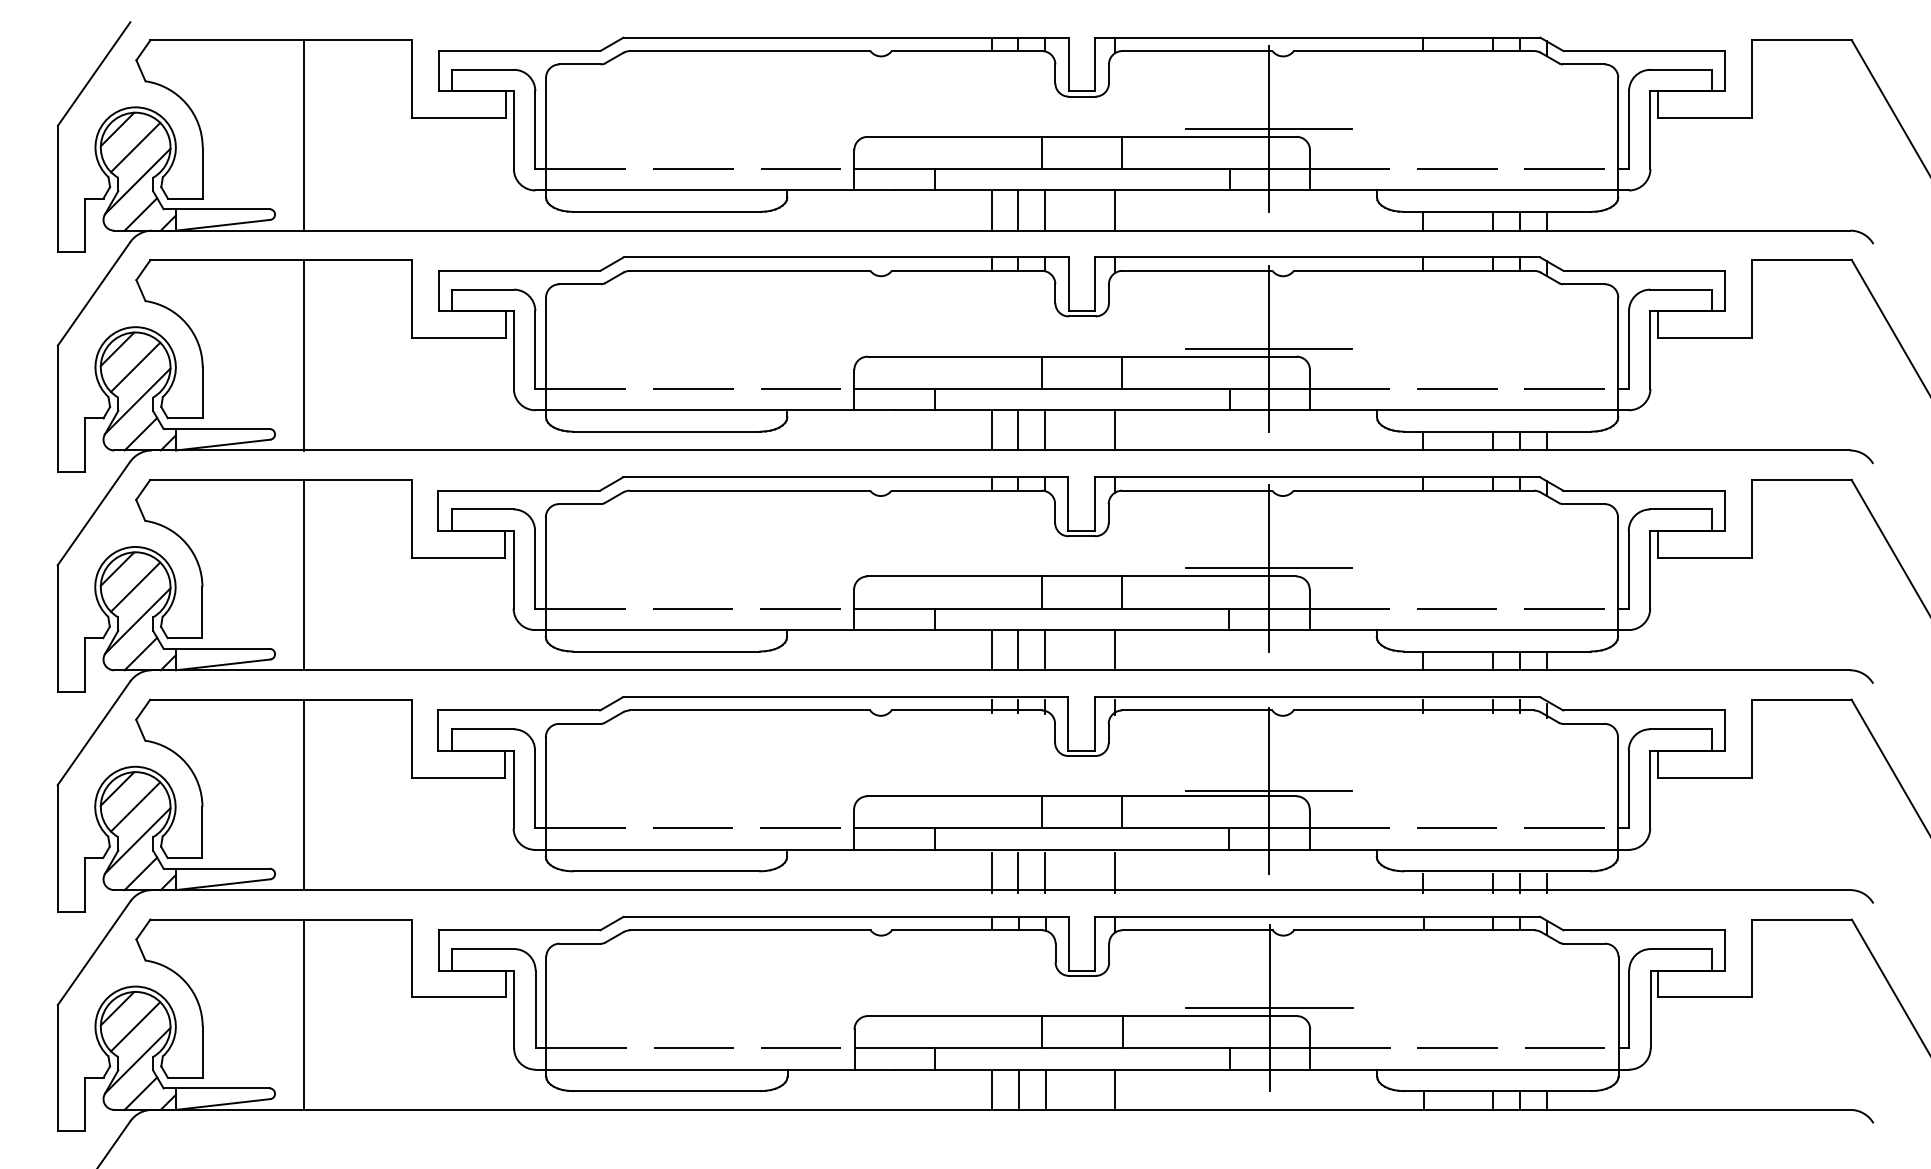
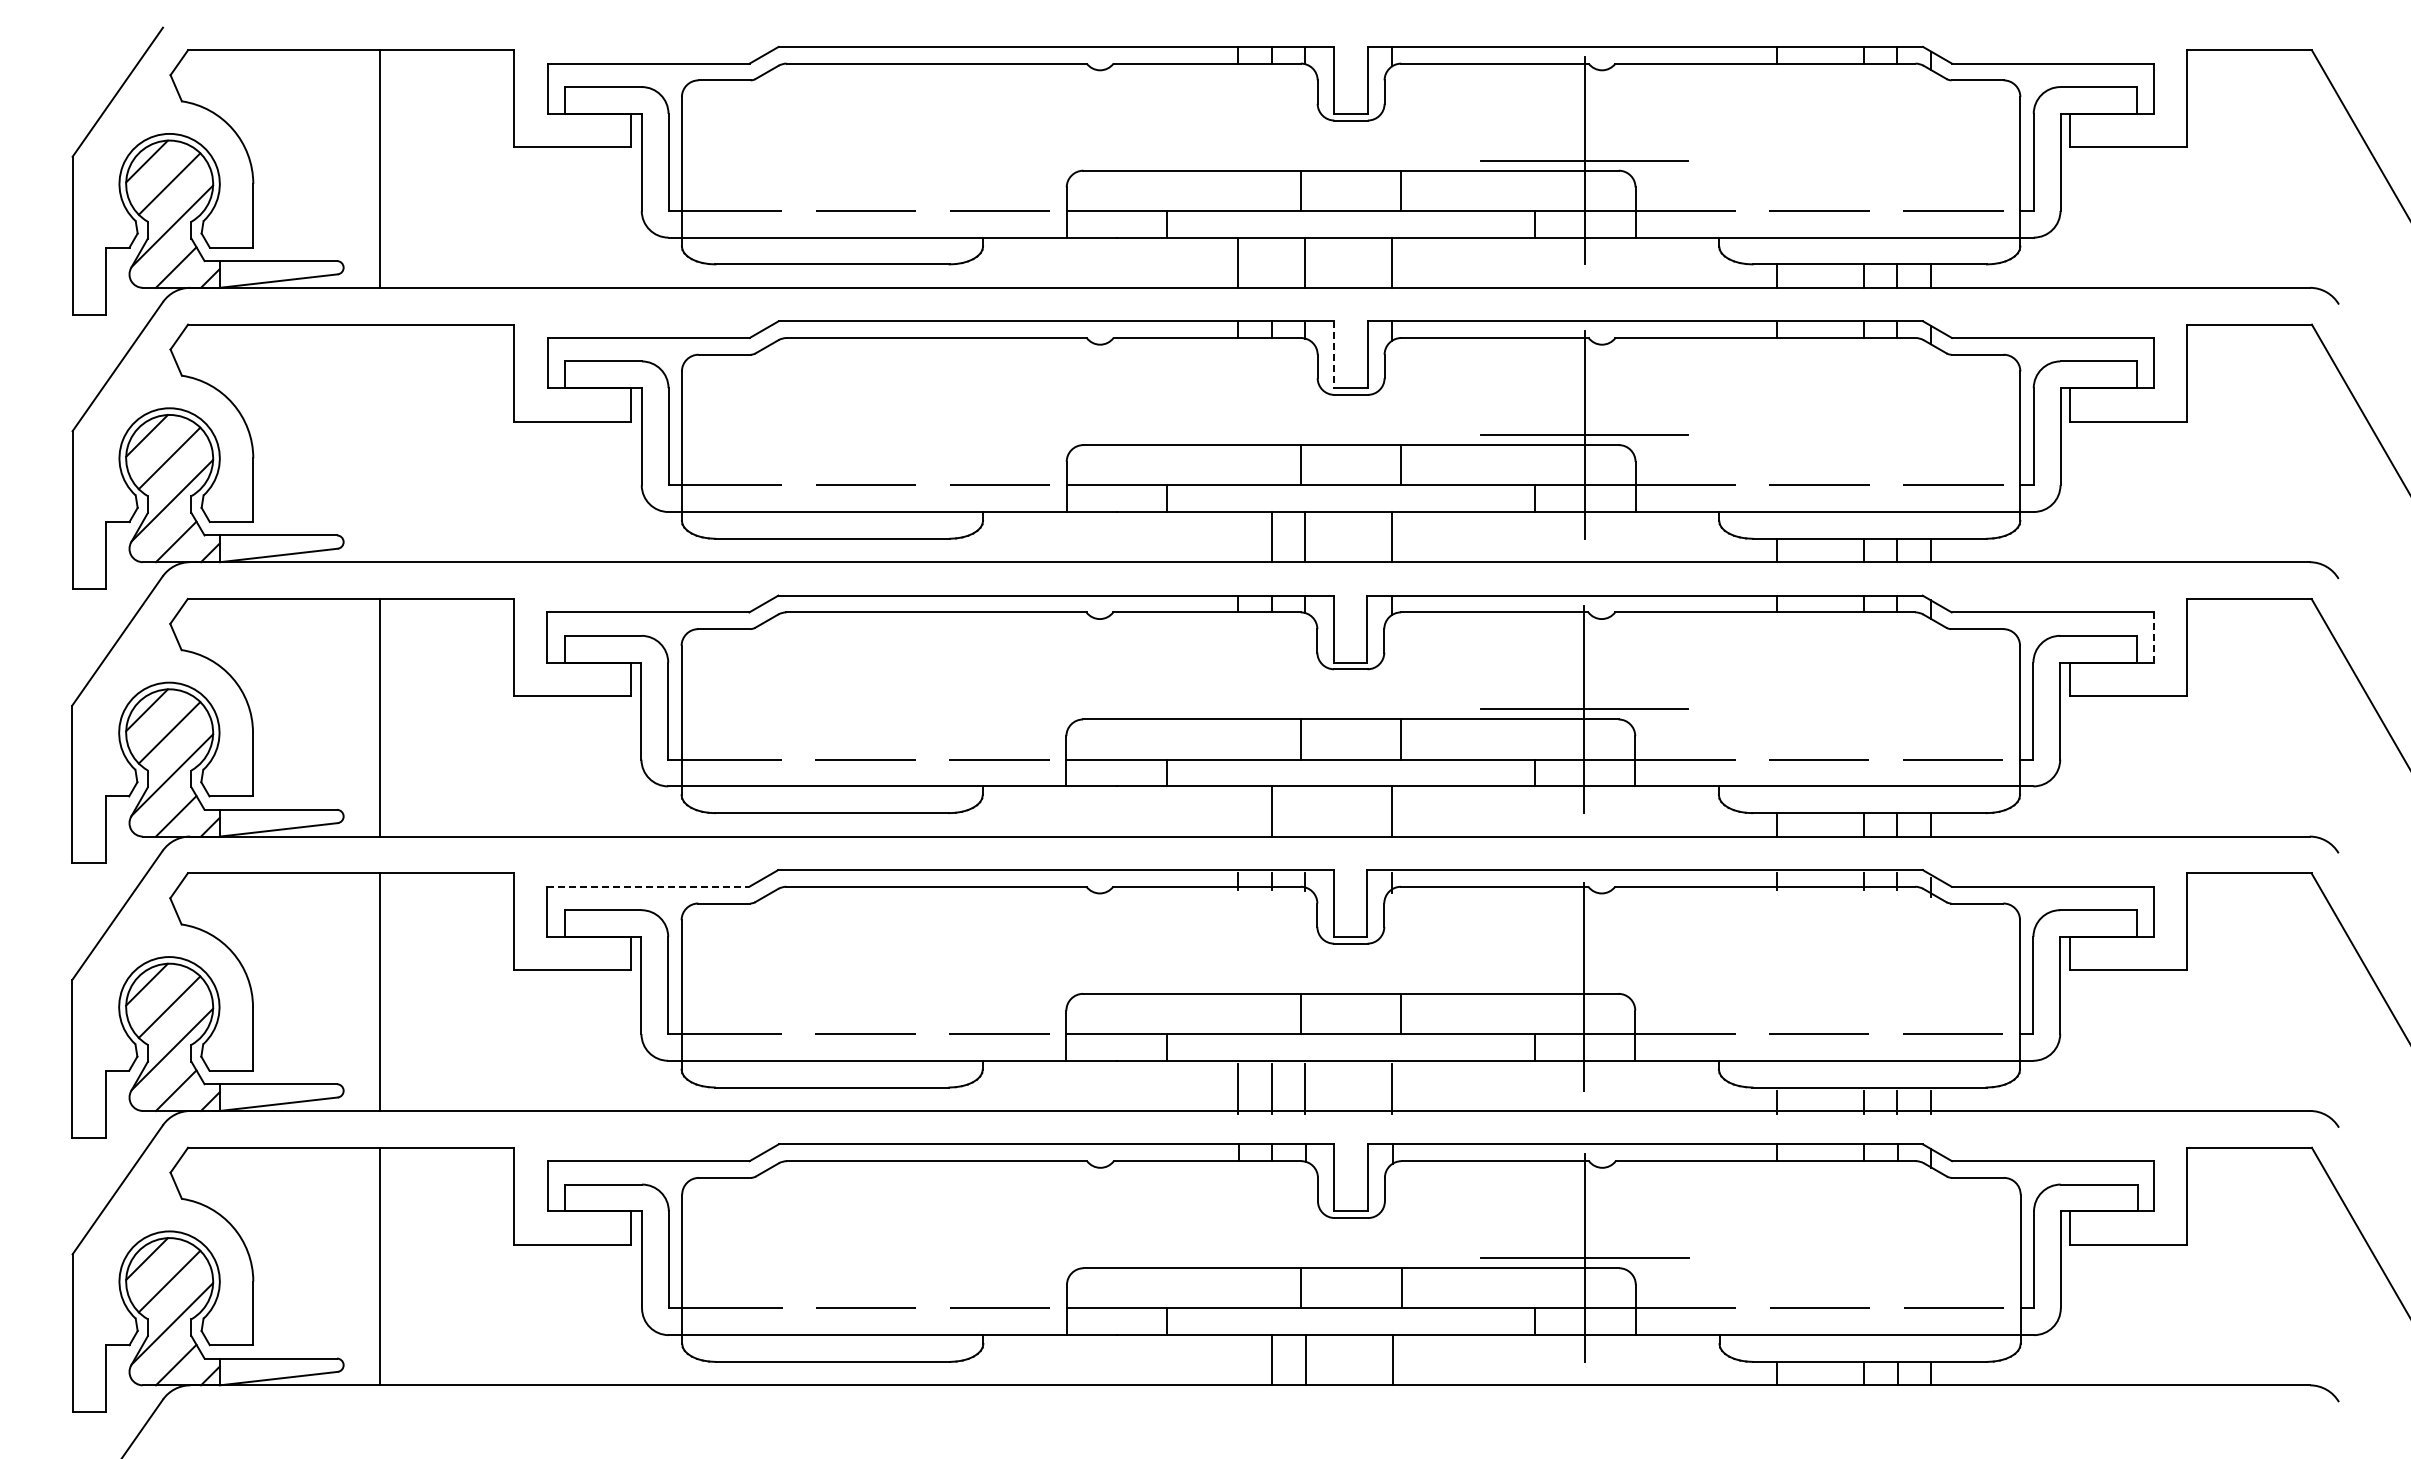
line: (1018, 210) -> (1271, 262), removed
line: (1068, 284) -> (1334, 355), solid -> dashed
line: (303, 355) -> (379, 443), removed
line: (991, 430) -> (1238, 537), removed
line: (1724, 510) -> (2153, 637), solid -> dashed
line: (991, 650) -> (1238, 811), removed
line: (1045, 650) -> (1305, 811), removed
line: (519, 710) -> (648, 886), solid -> dashed
line: (1269, 791) -> (1584, 987), removed
line: (991, 1089) -> (1238, 1360), removed

